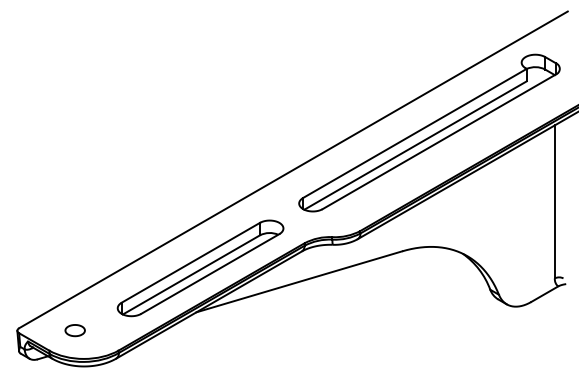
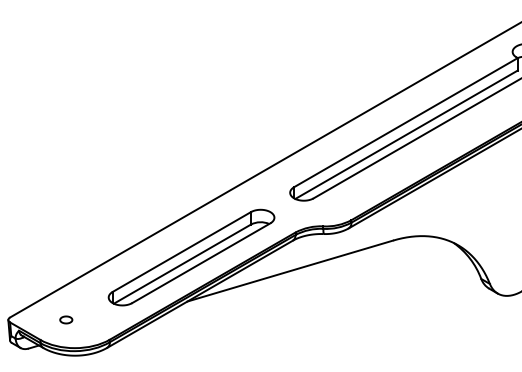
part: (75, 330) -> (66, 319), size x0.62

